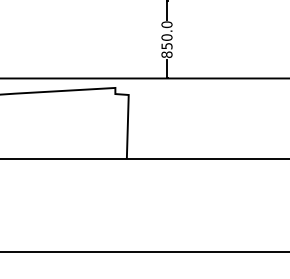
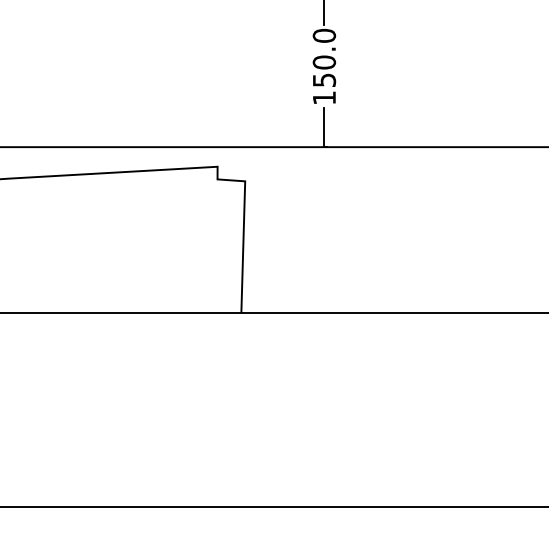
text: (166, 54) -> (323, 97), 850.0 -> 150.0

